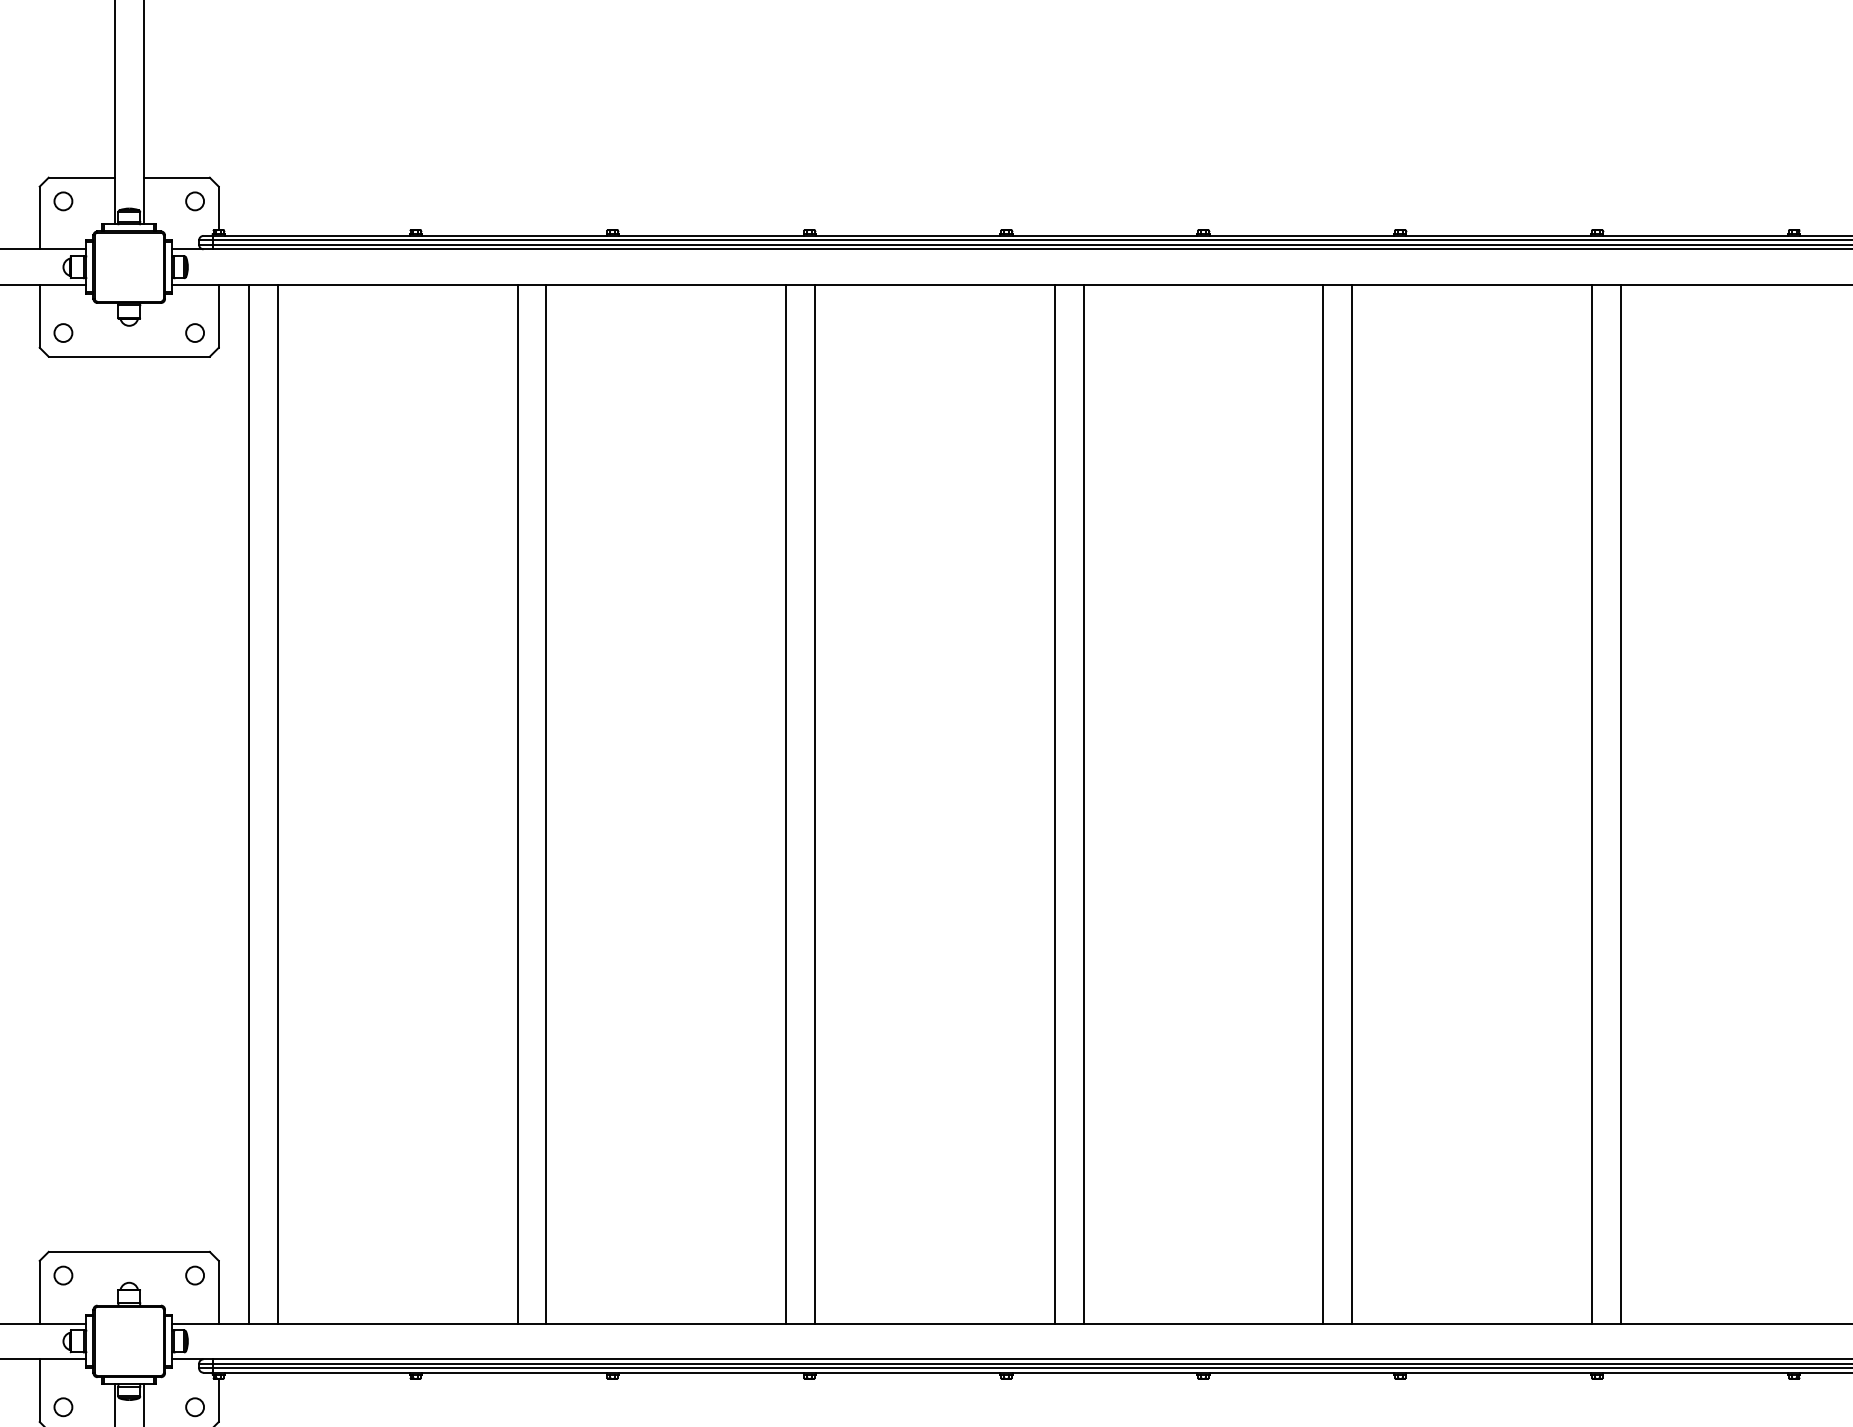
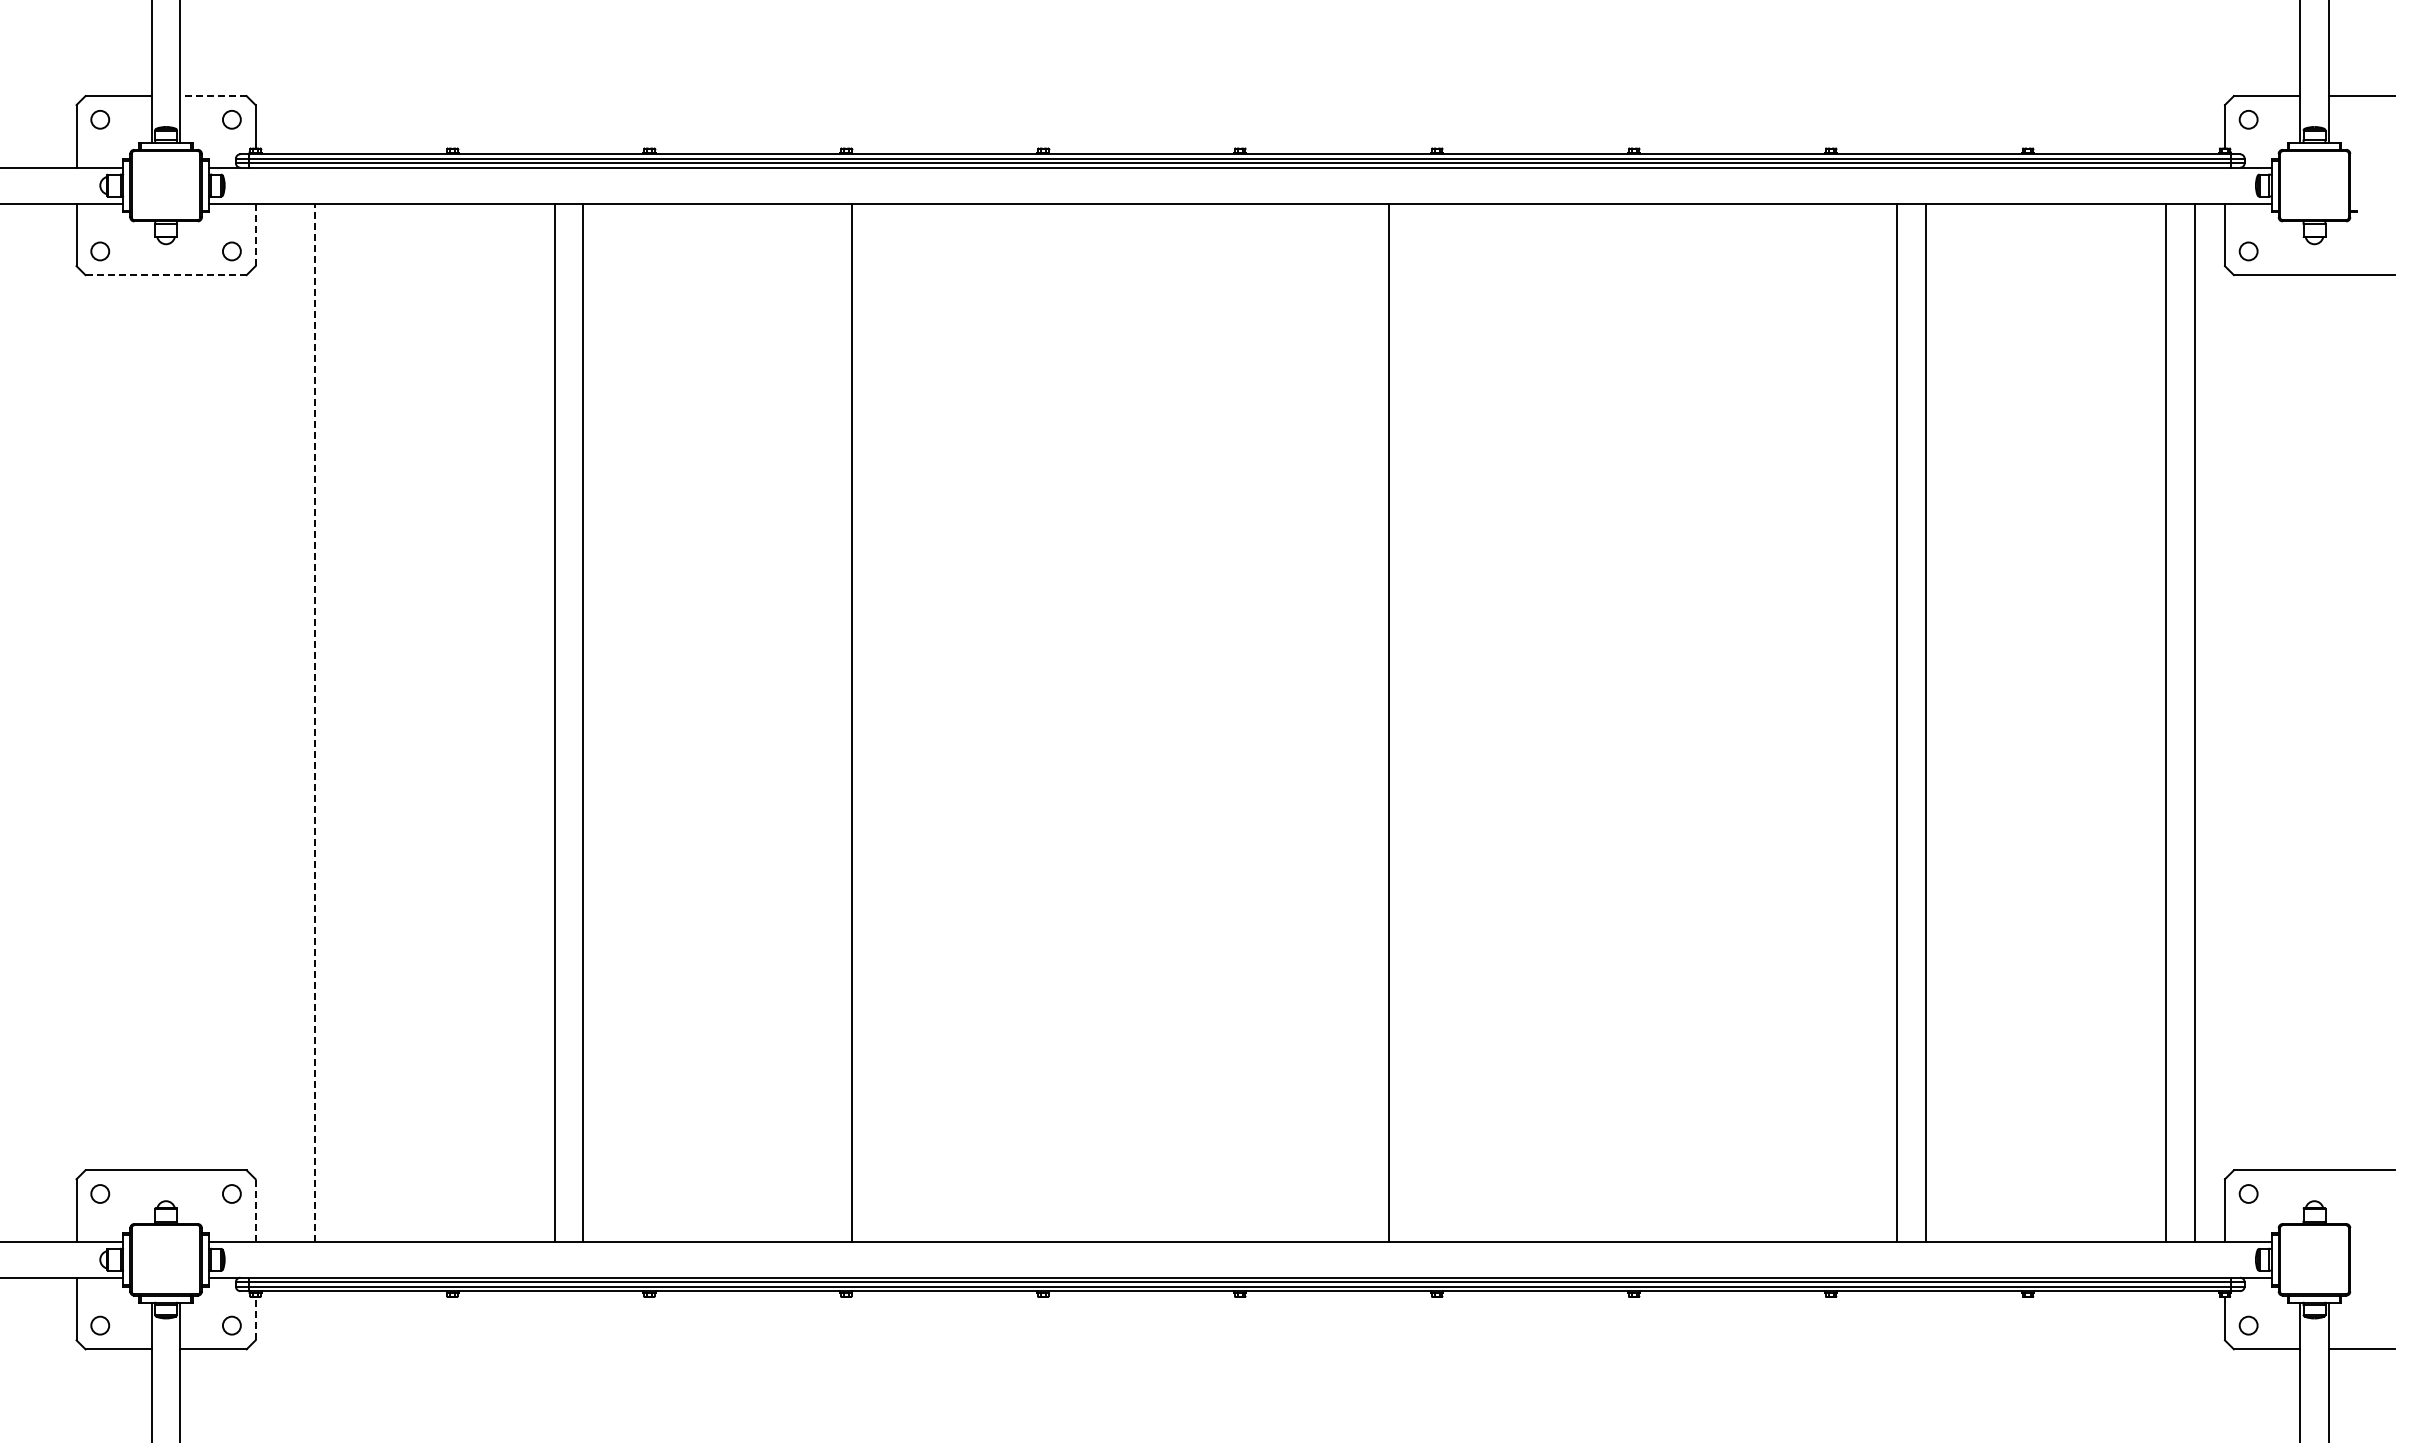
line: (176, 178) -> (213, 96), solid -> dashed
line: (218, 316) -> (255, 234), solid -> dashed
line: (129, 357) -> (166, 275), solid -> dashed
line: (249, 804) -> (286, 722), removed
line: (277, 804) -> (314, 722), solid -> dashed
line: (786, 804) -> (823, 722), removed
line: (1054, 804) -> (1091, 722), removed
line: (1083, 804) -> (1120, 722), removed
line: (1323, 804) -> (1360, 722), removed
line: (1591, 804) -> (1628, 722), removed
line: (1620, 804) -> (1657, 722), removed
line: (218, 1292) -> (255, 1210), solid -> dashed
line: (218, 1400) -> (255, 1318), solid -> dashed

